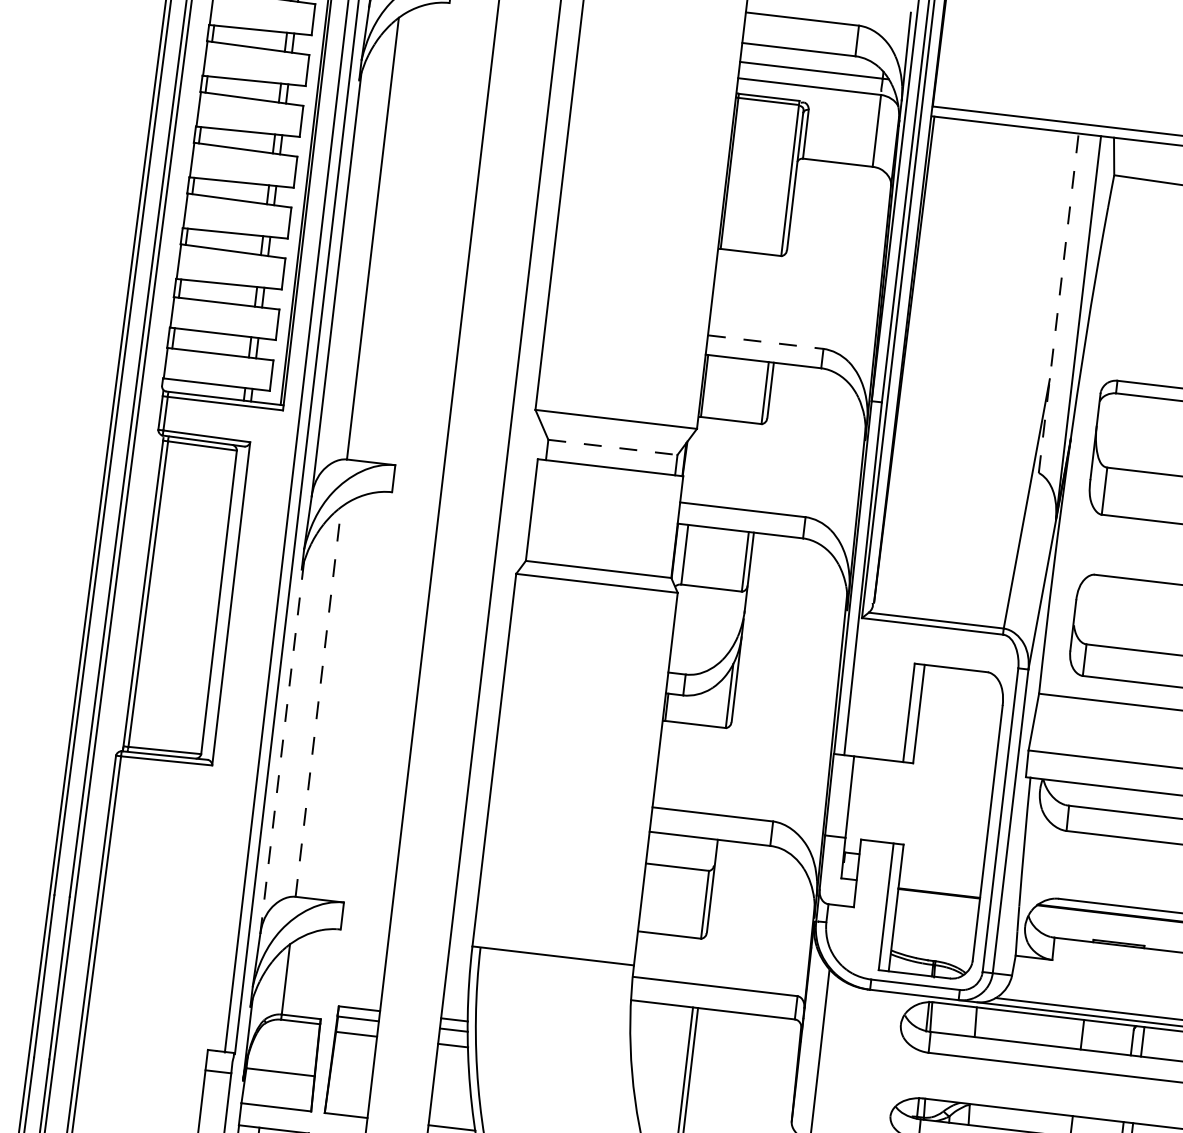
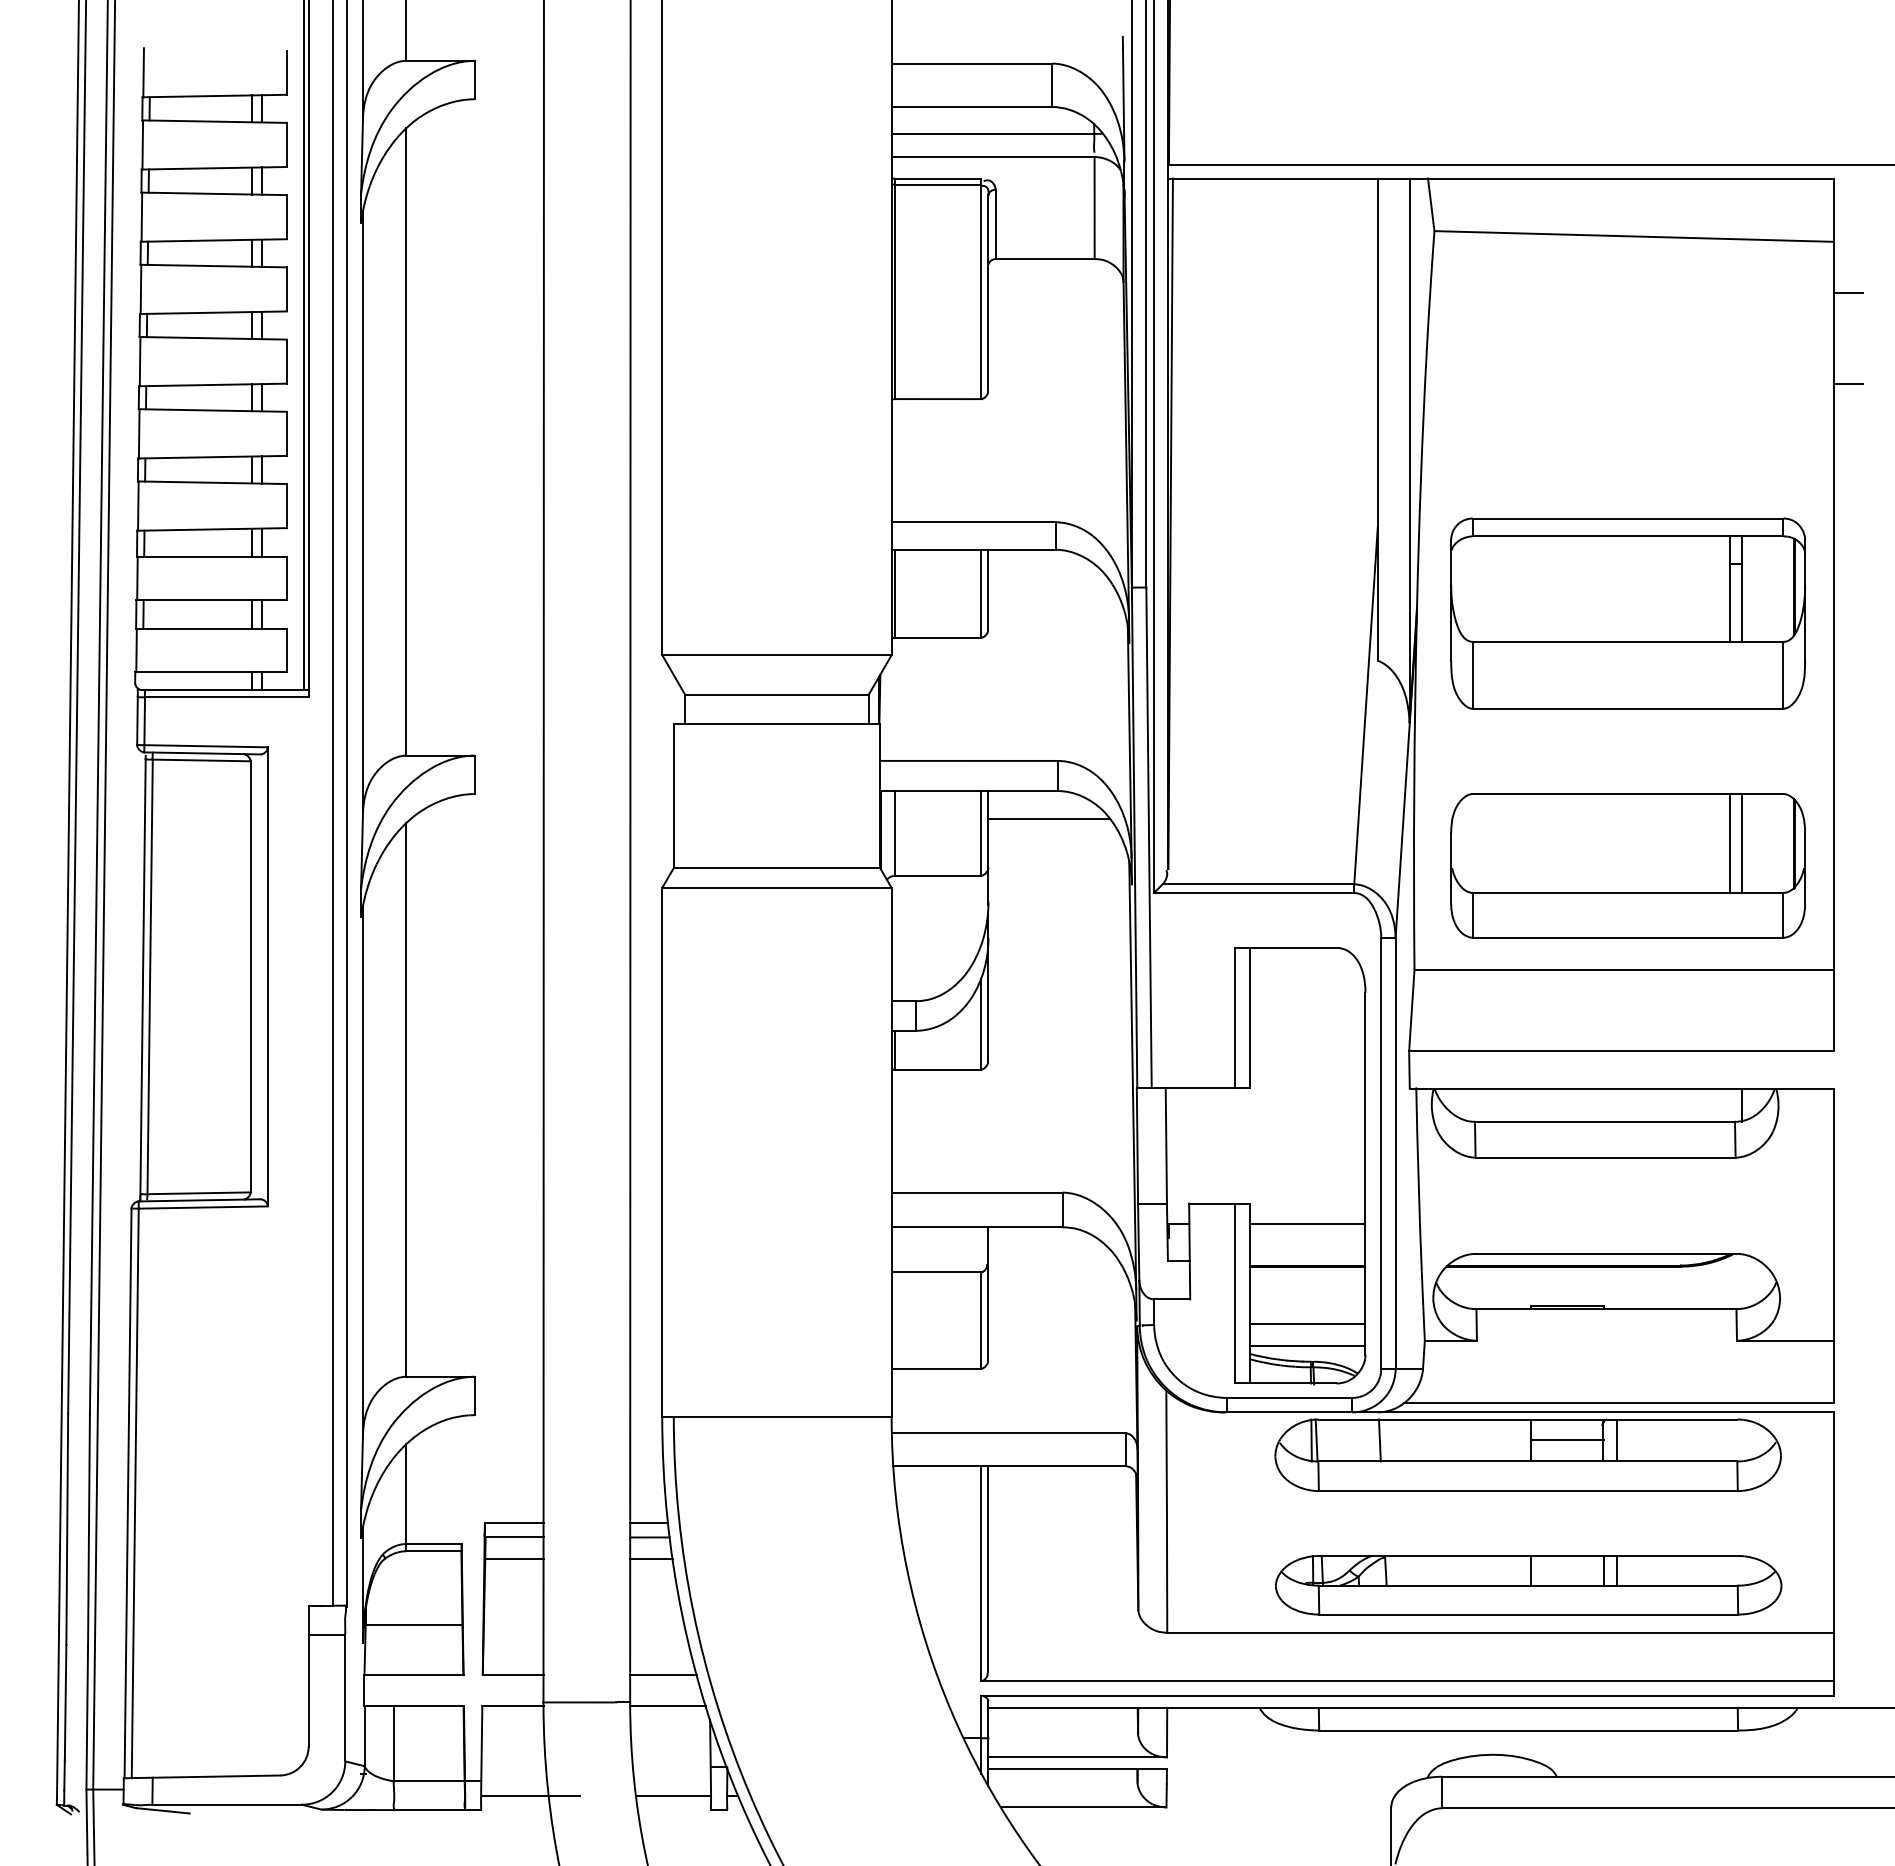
line: (1058, 303) -> (1377, 419), dashed -> solid
line: (765, 342) -> (973, 522), dashed -> solid
line: (612, 447) -> (776, 694), dashed -> solid
line: (793, 556) -> (1048, 818), added
line: (318, 701) -> (406, 1099), dashed -> solid
line: (282, 748) -> (363, 1170), dashed -> solid
line: (942, 864) -> (1307, 1224), added
line: (934, 934) -> (1307, 1324), added
line: (932, 949) -> (1307, 1345), added
line: (1107, 1037) -> (1567, 1440), added

